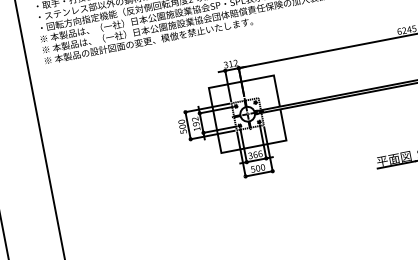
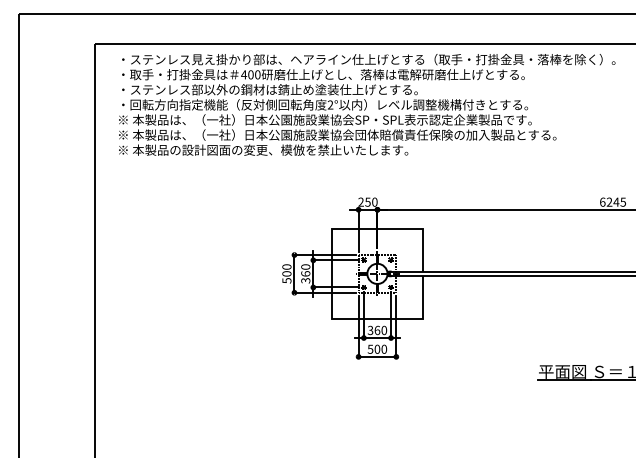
text: (230, 63) -> (367, 201), 312 -> 250
text: (195, 123) -> (305, 273), 192 -> 360
text: (260, 153) -> (384, 329), 366 -> 360

